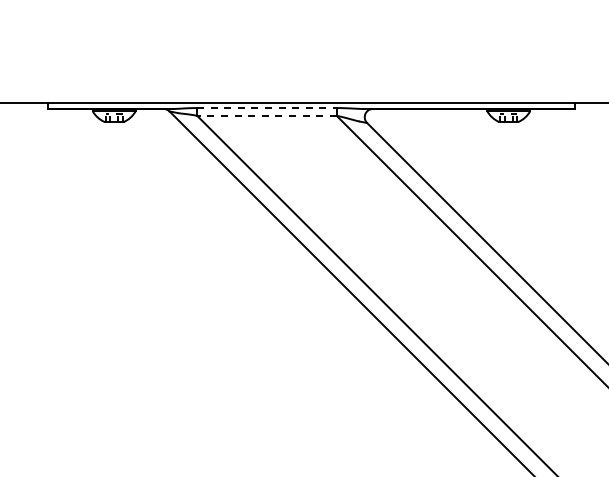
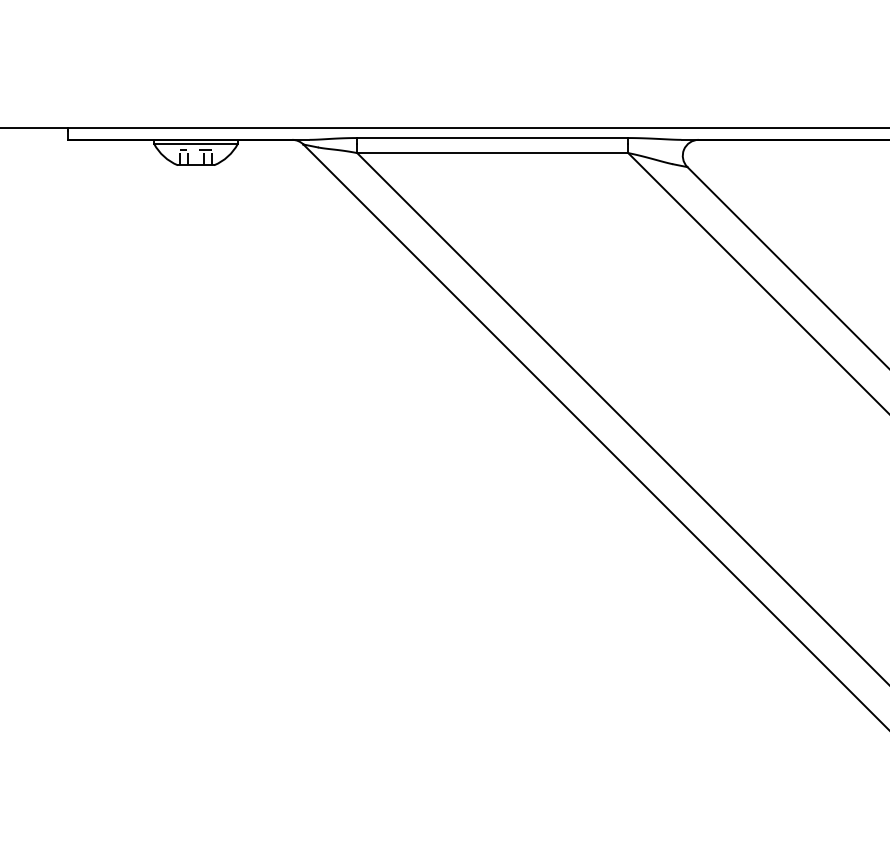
line: (266, 108) -> (491, 138), dashed -> solid
line: (266, 115) -> (491, 152), dashed -> solid

